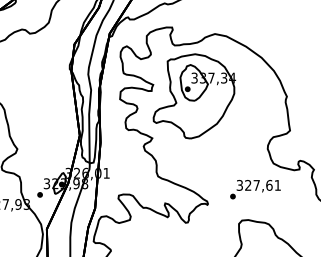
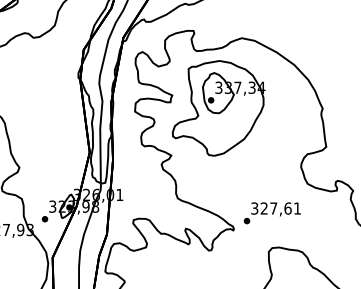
text: (254, 189) -> (271, 213), moved

